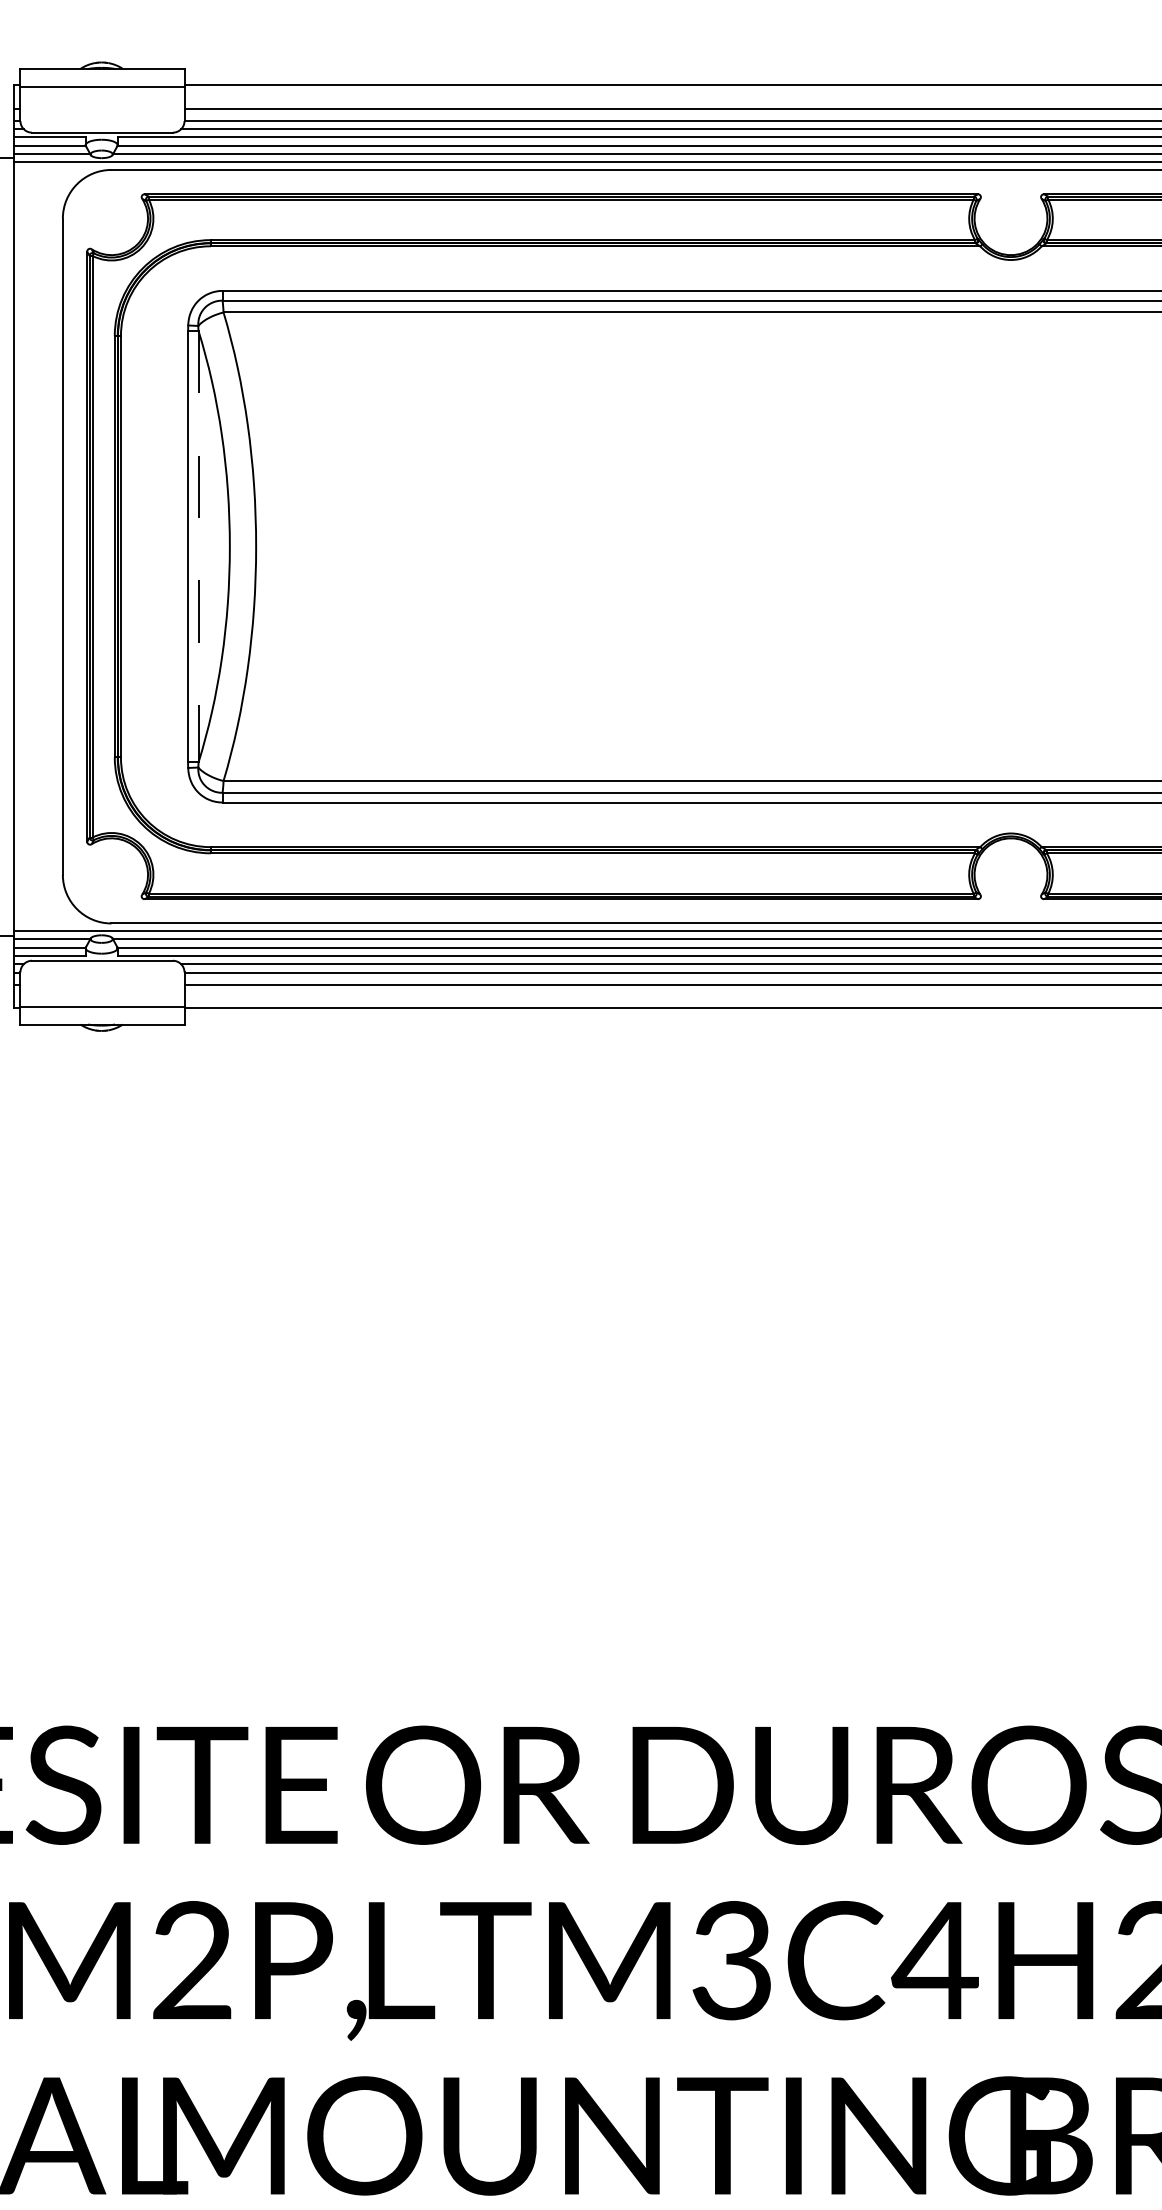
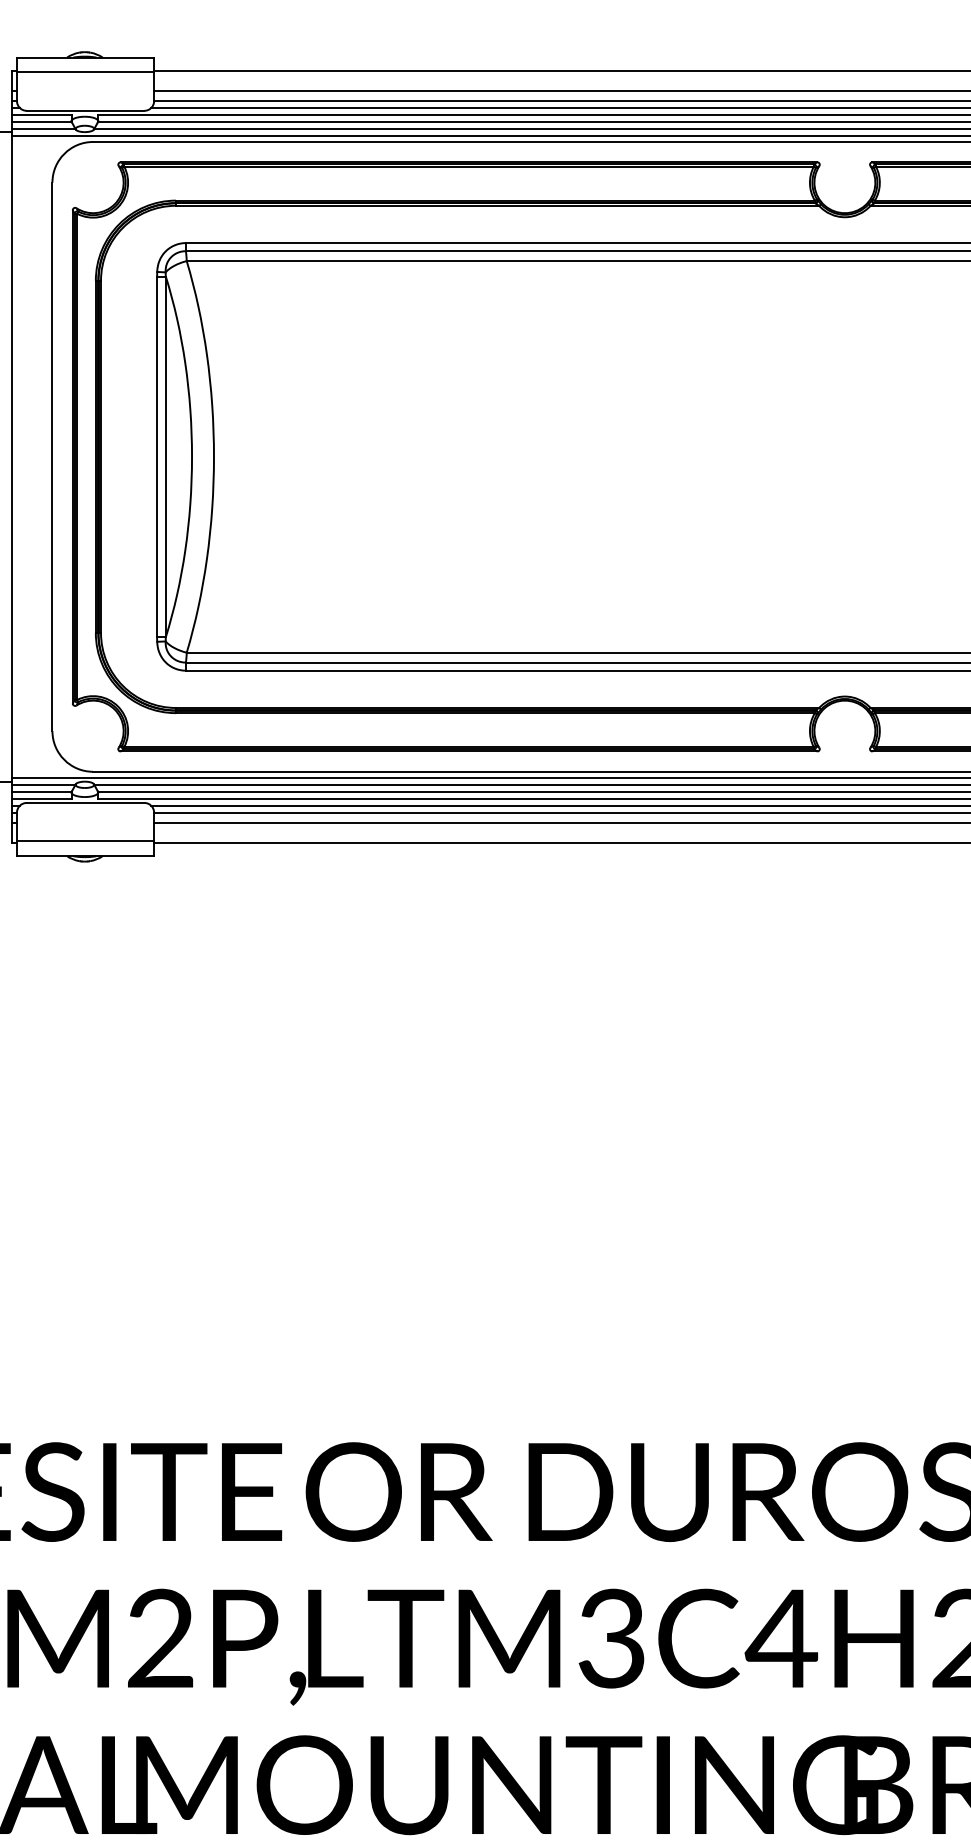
line: (198, 546) -> (165, 456), dashed -> solid

